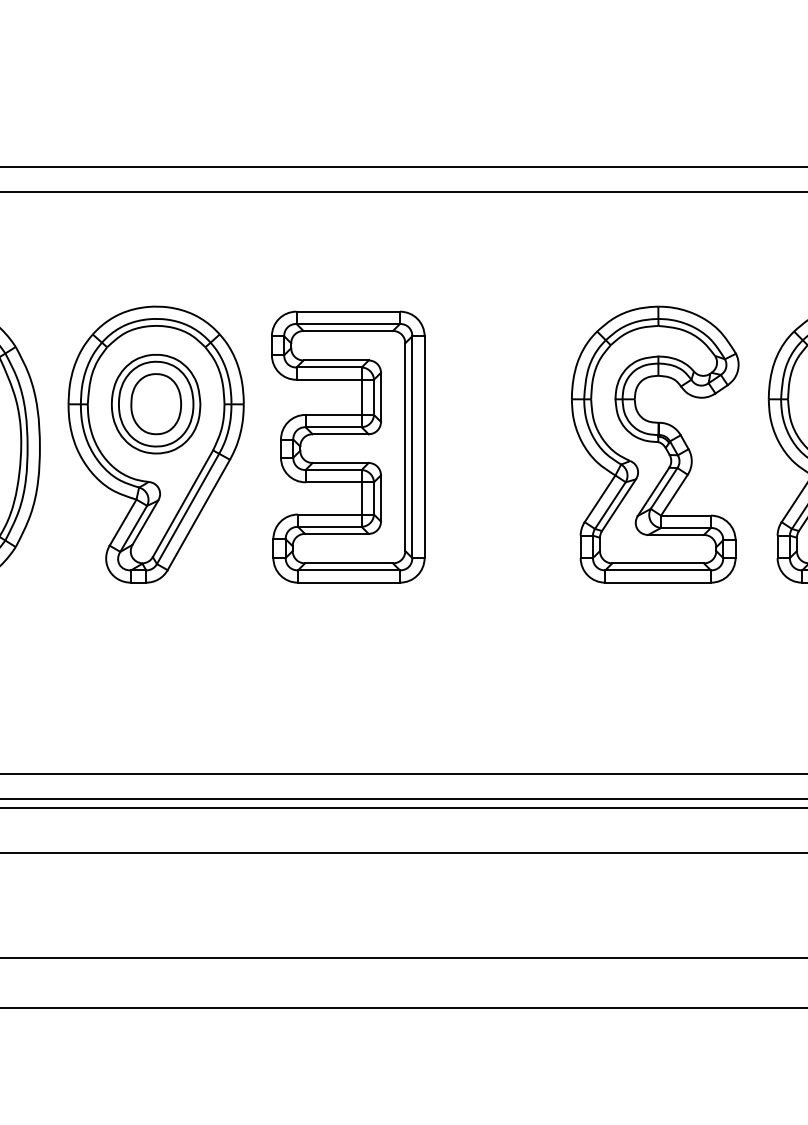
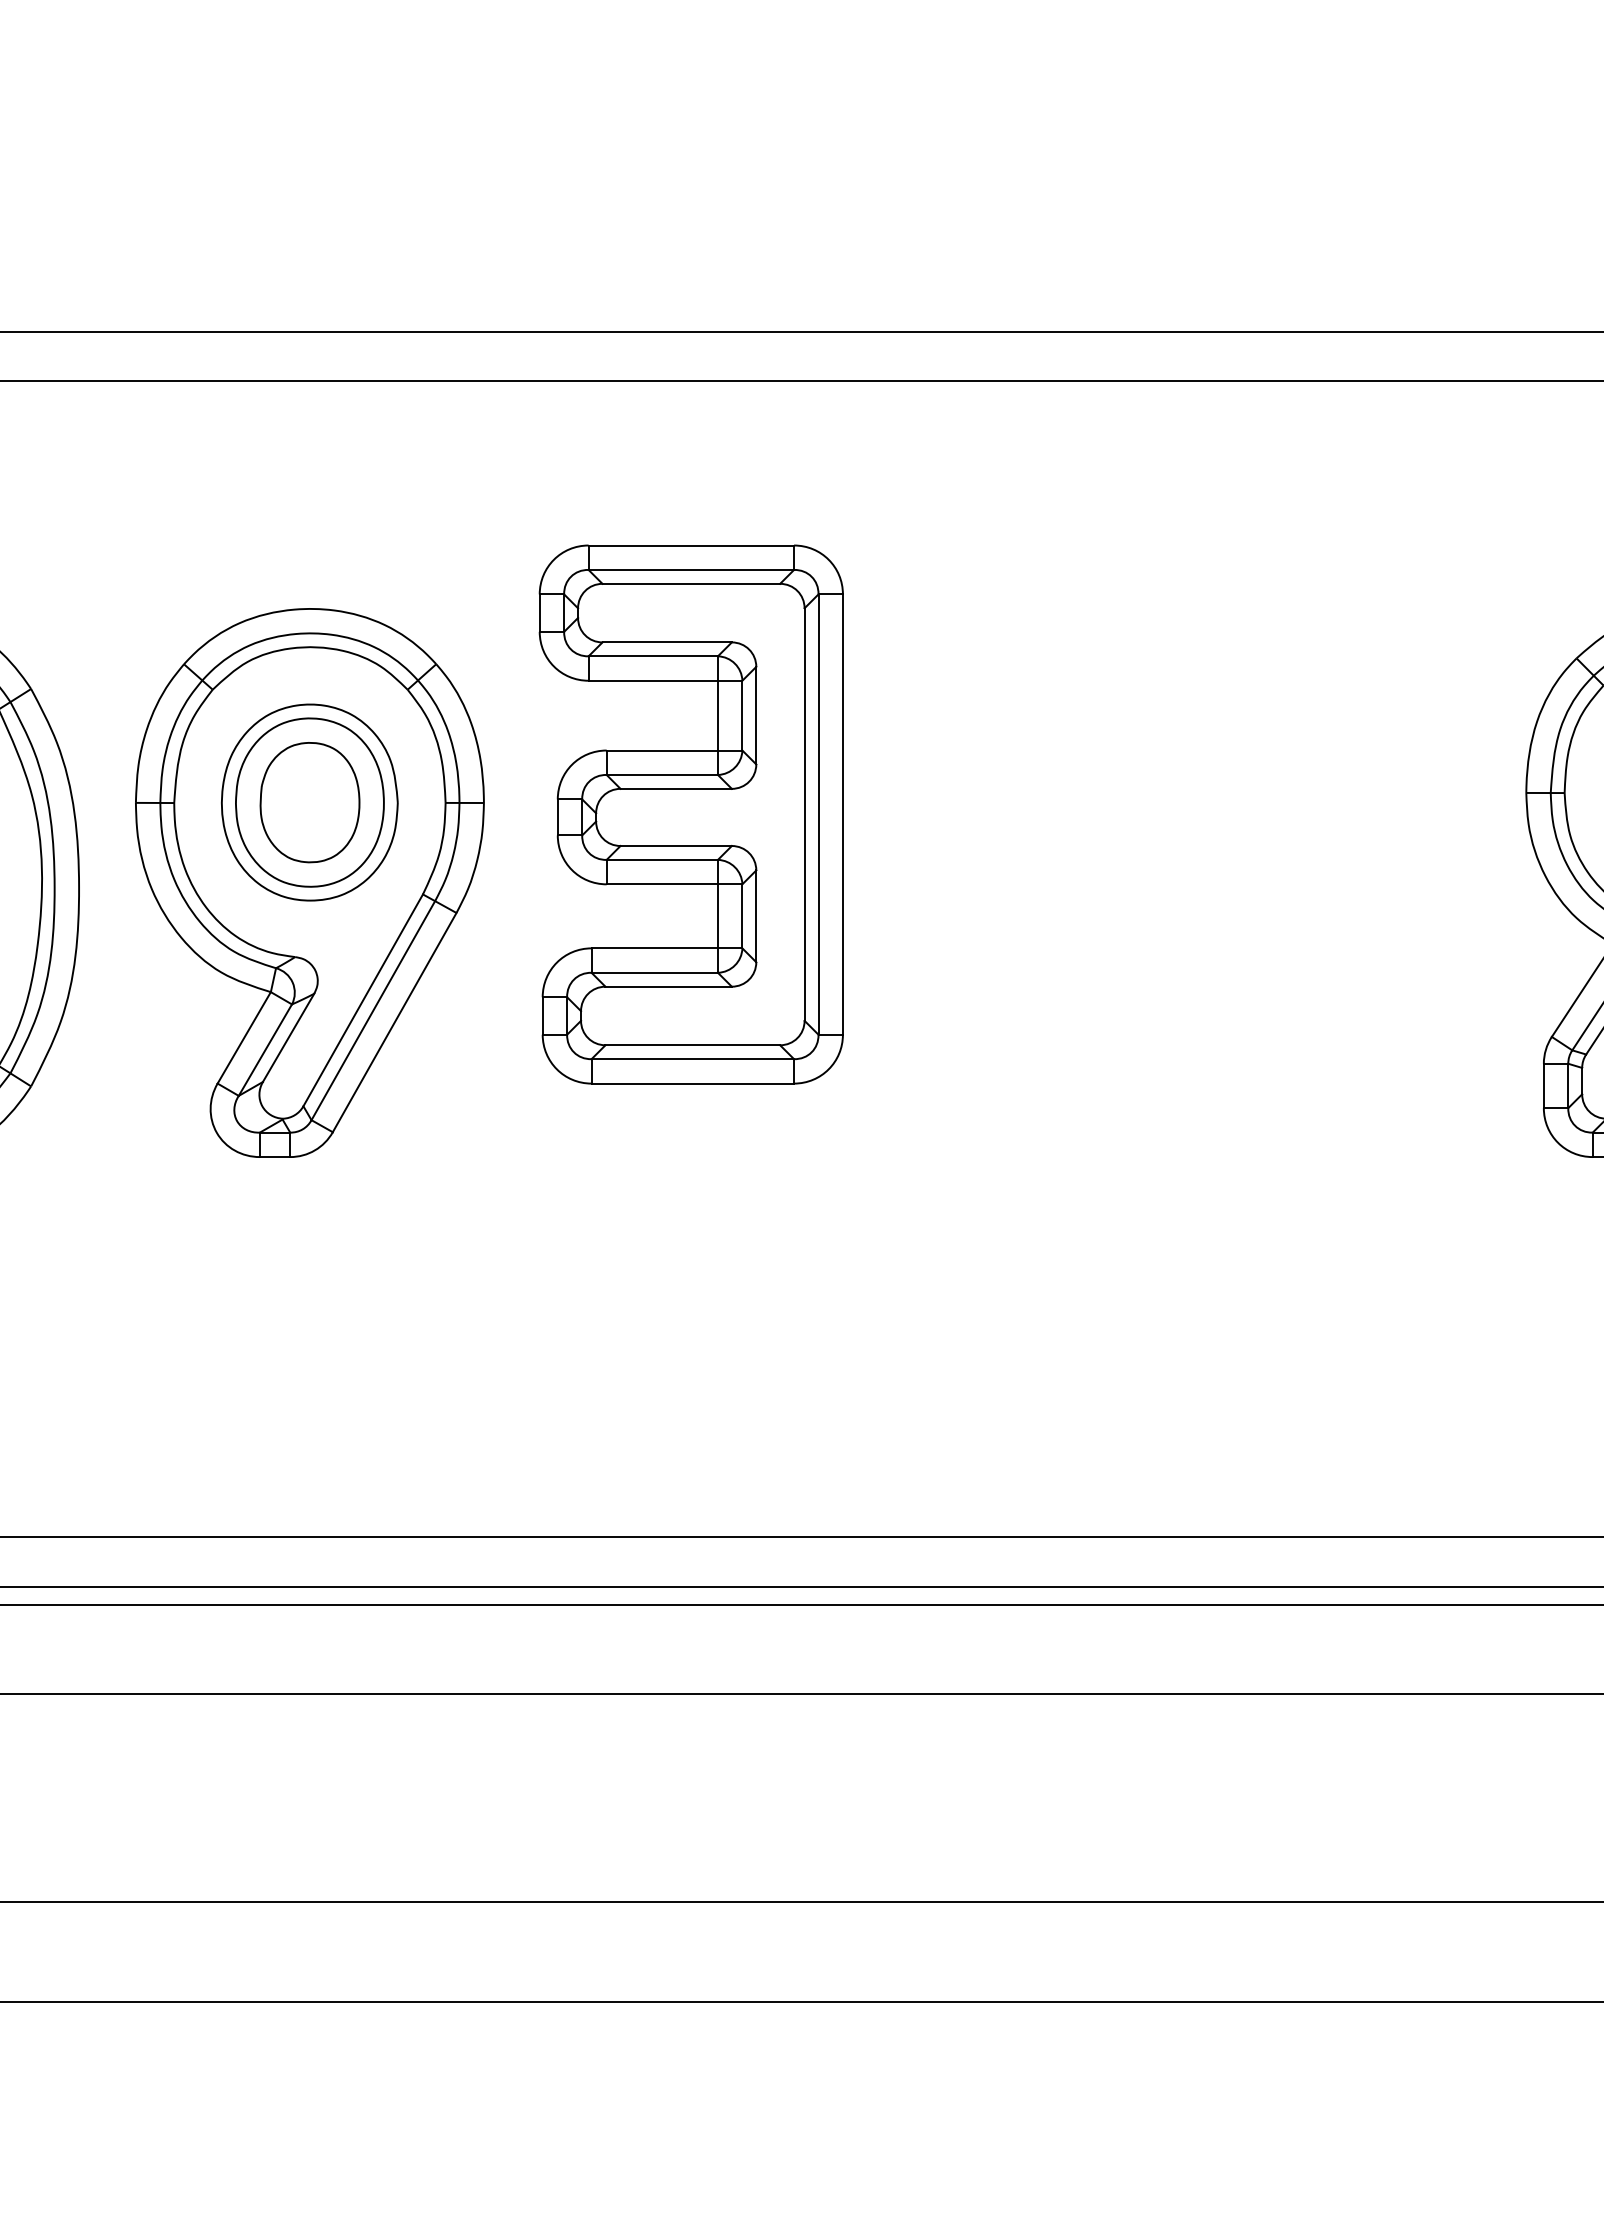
part: (655, 444) -> (1301, 882), removed
part: (348, 446) -> (691, 813), moved

